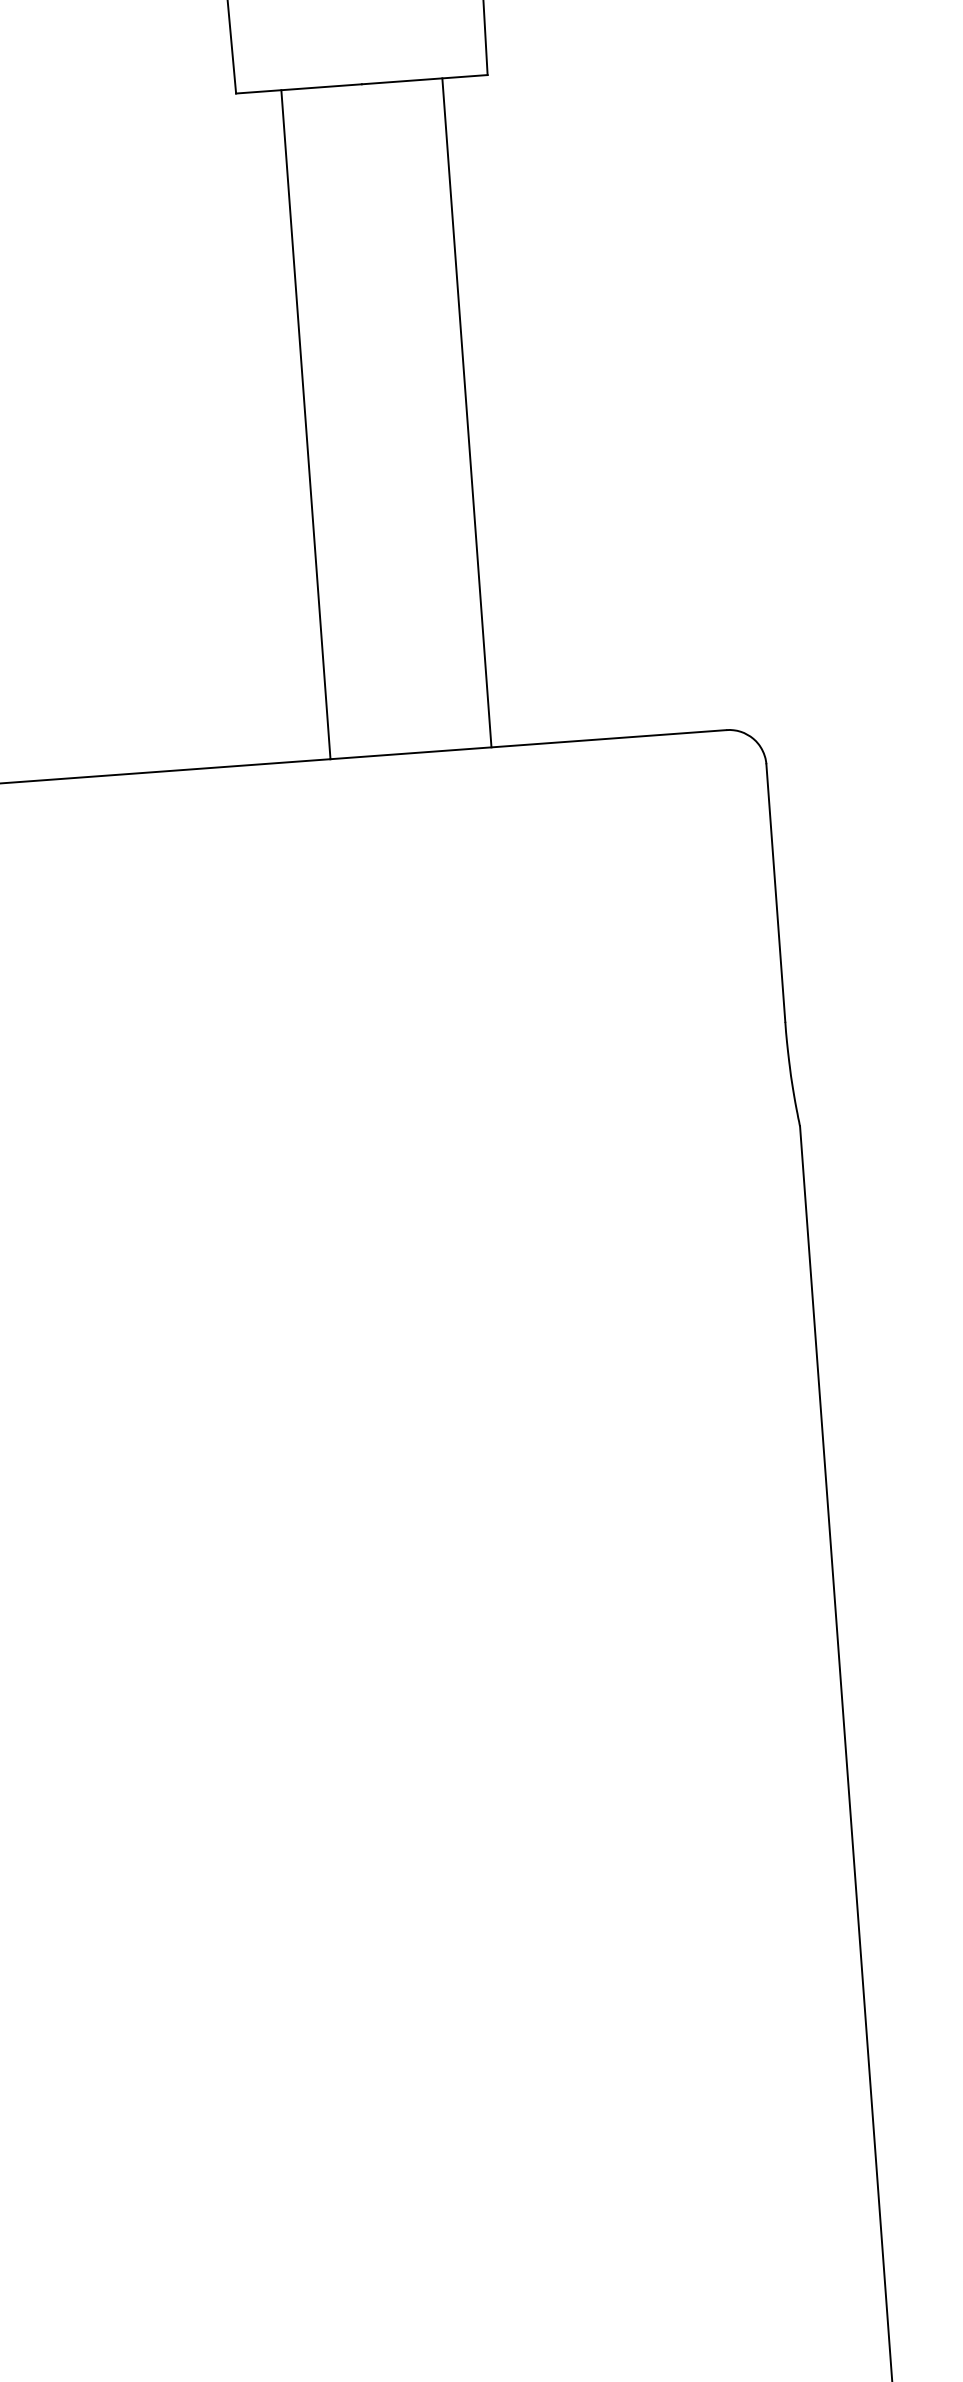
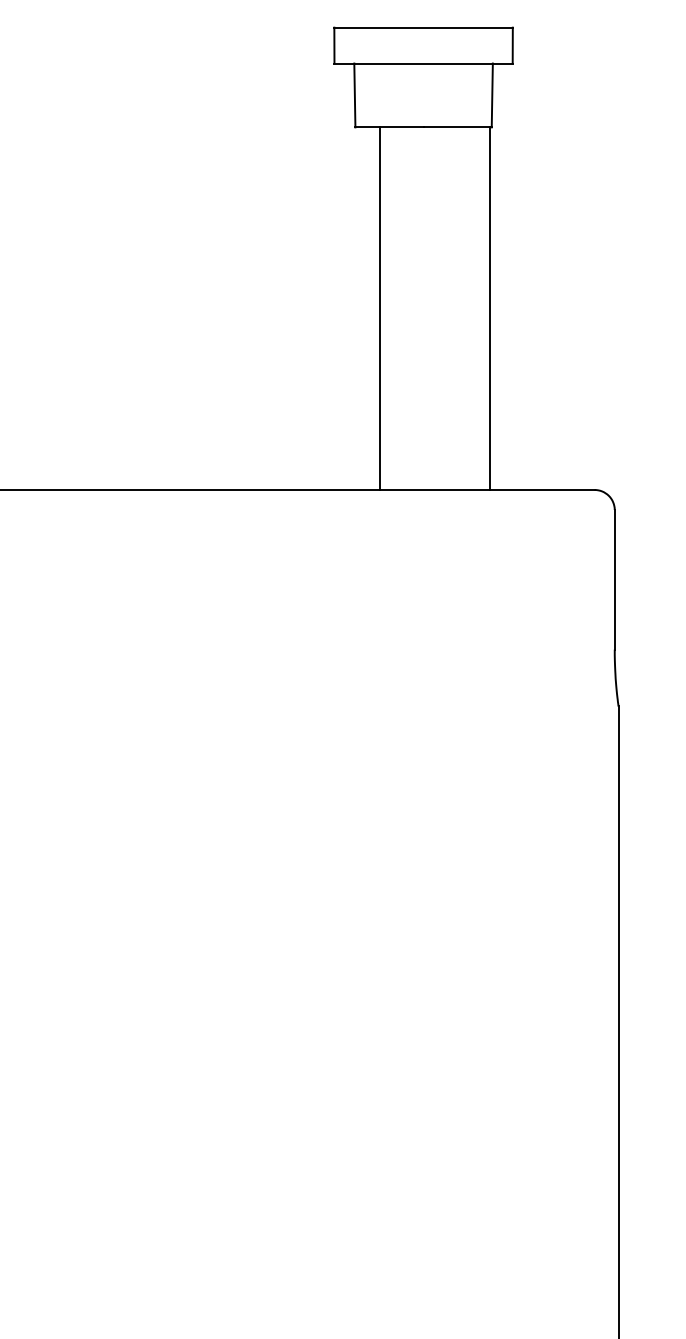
line: (467, 412) -> (490, 308), moved

